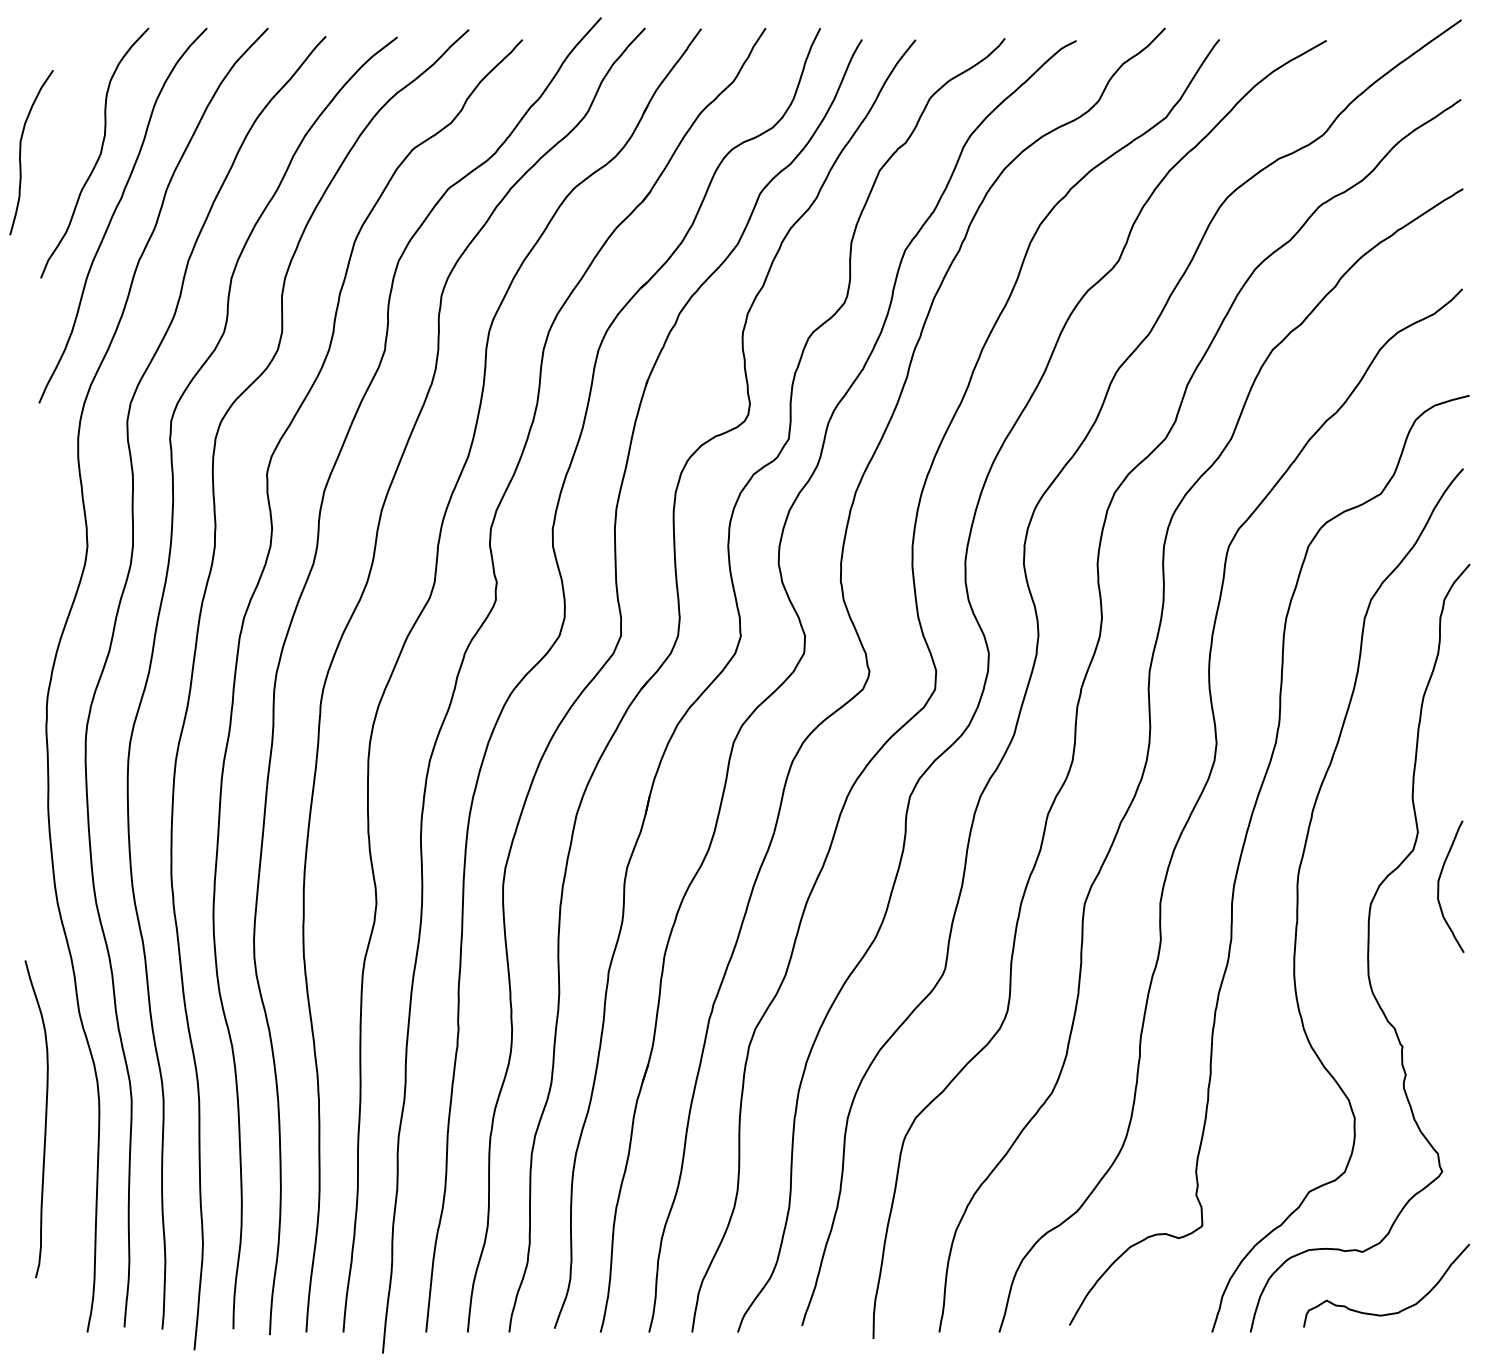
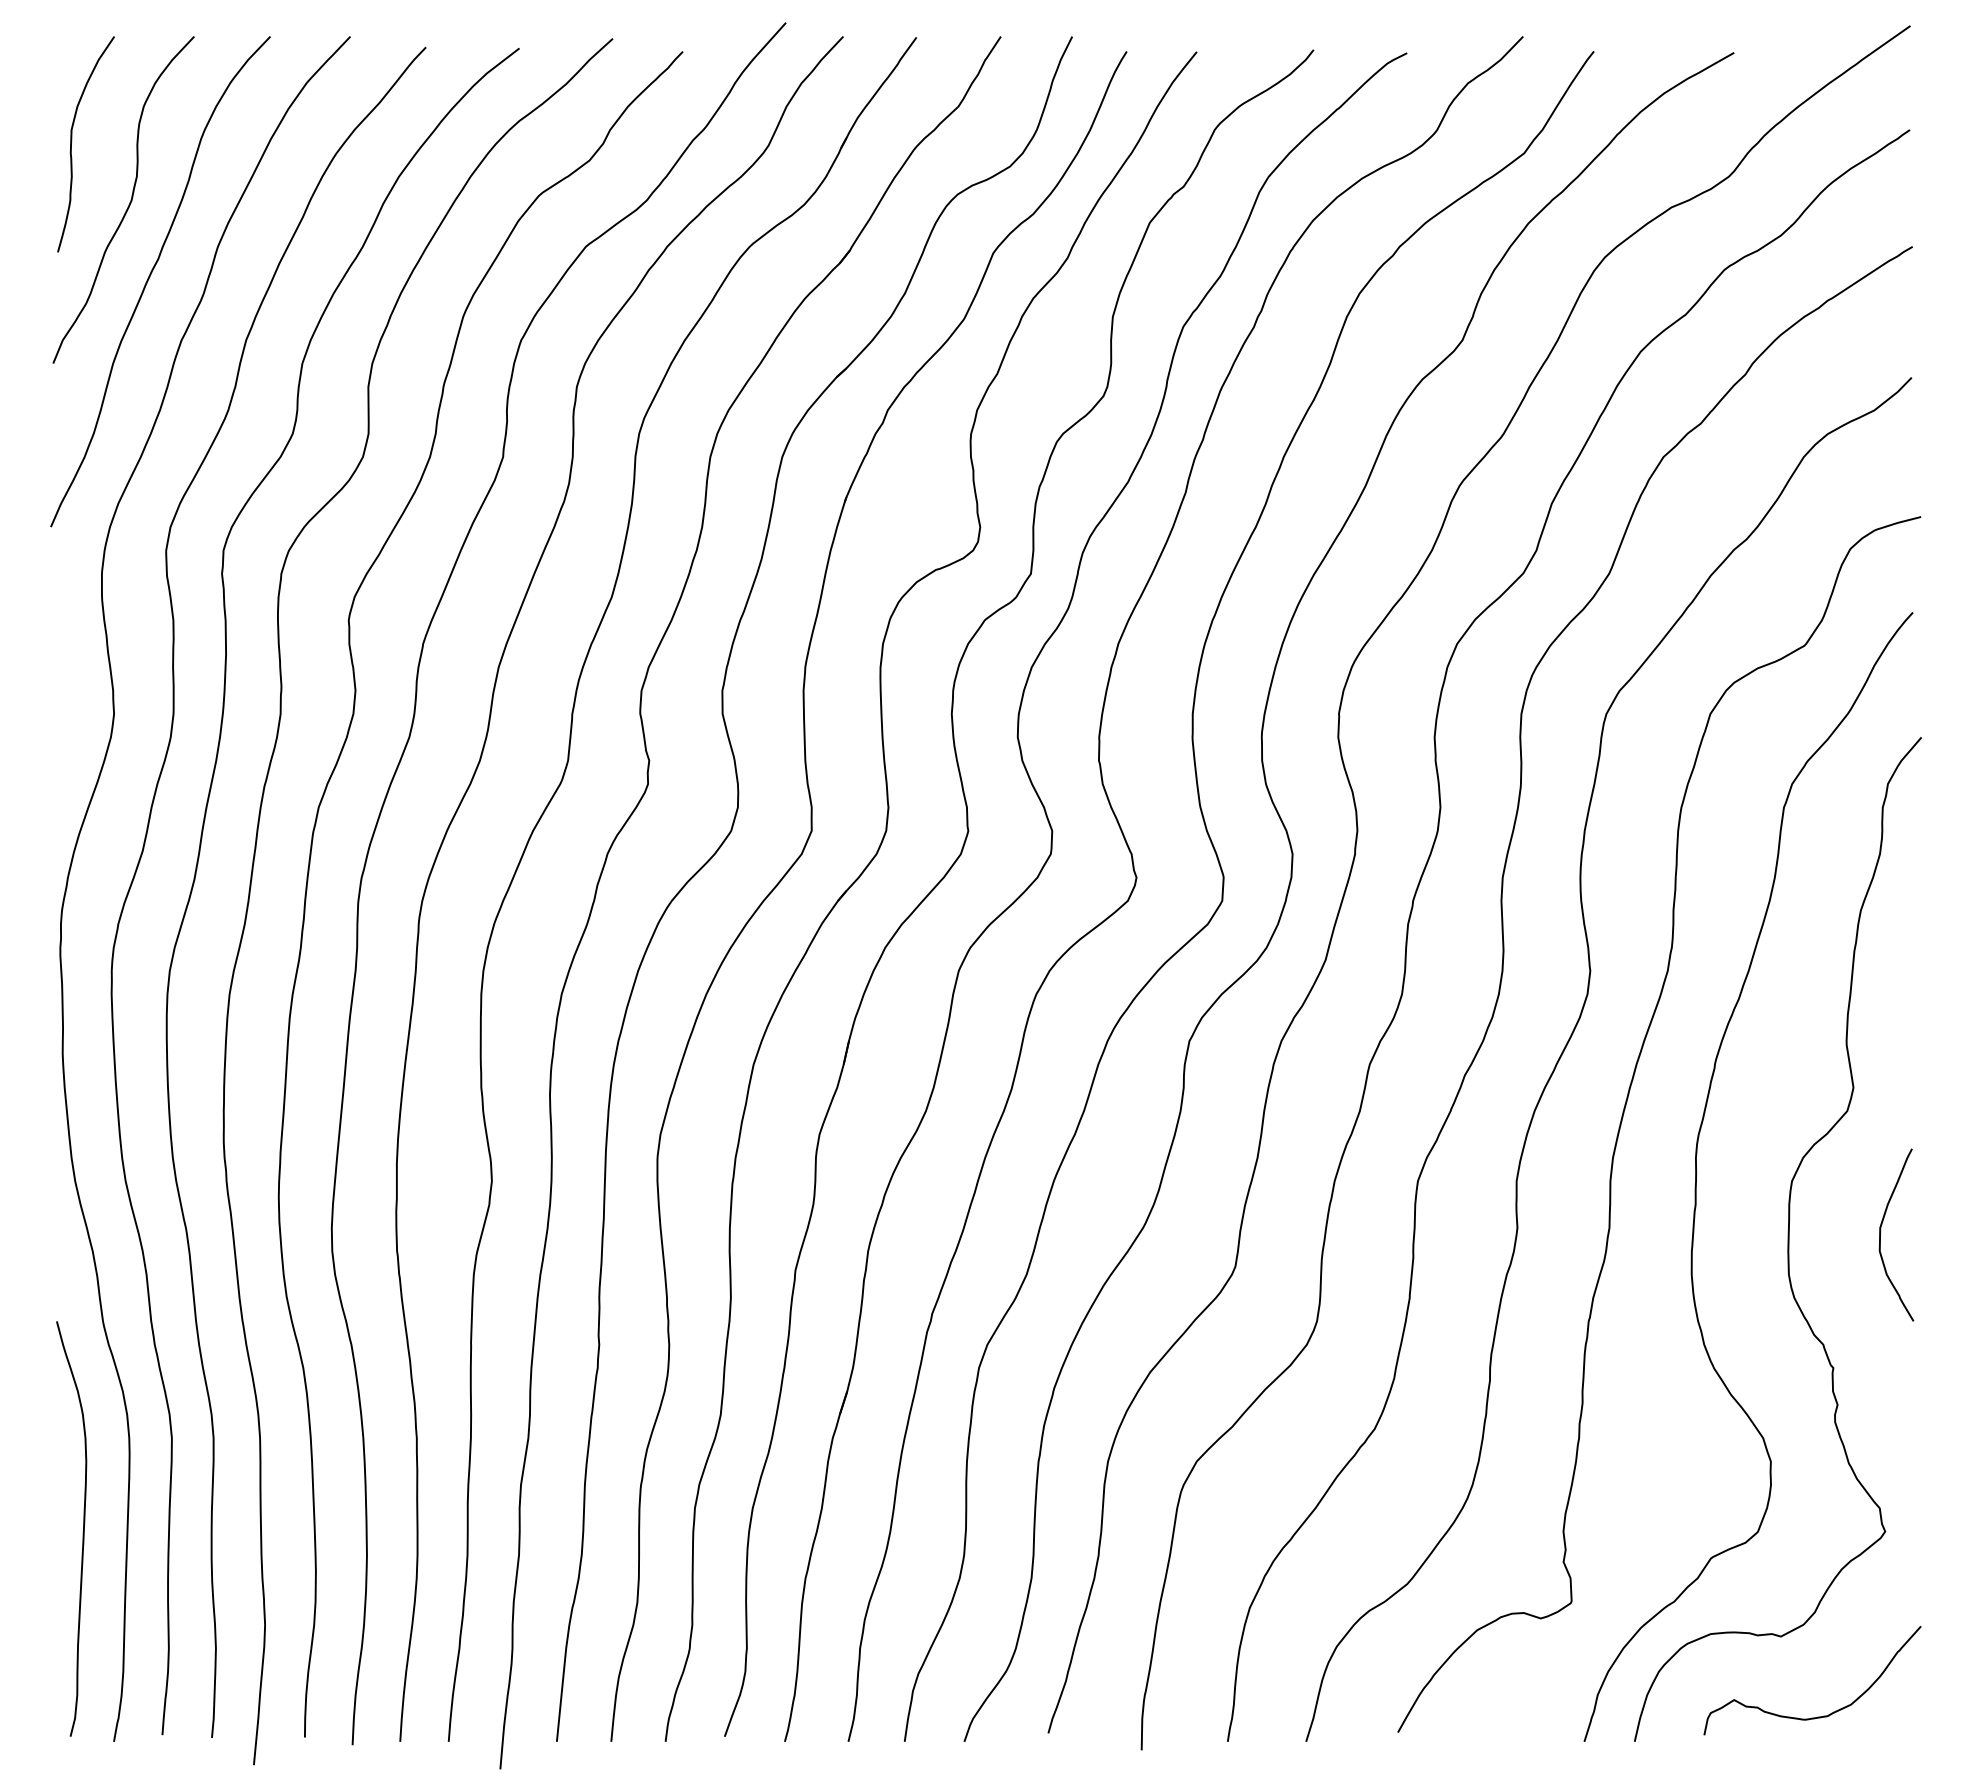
curve: (21, 150) -> (72, 141), moved
curve: (1439, 884) -> (1881, 1231), moved
curve: (44, 1121) -> (82, 1531), moved

